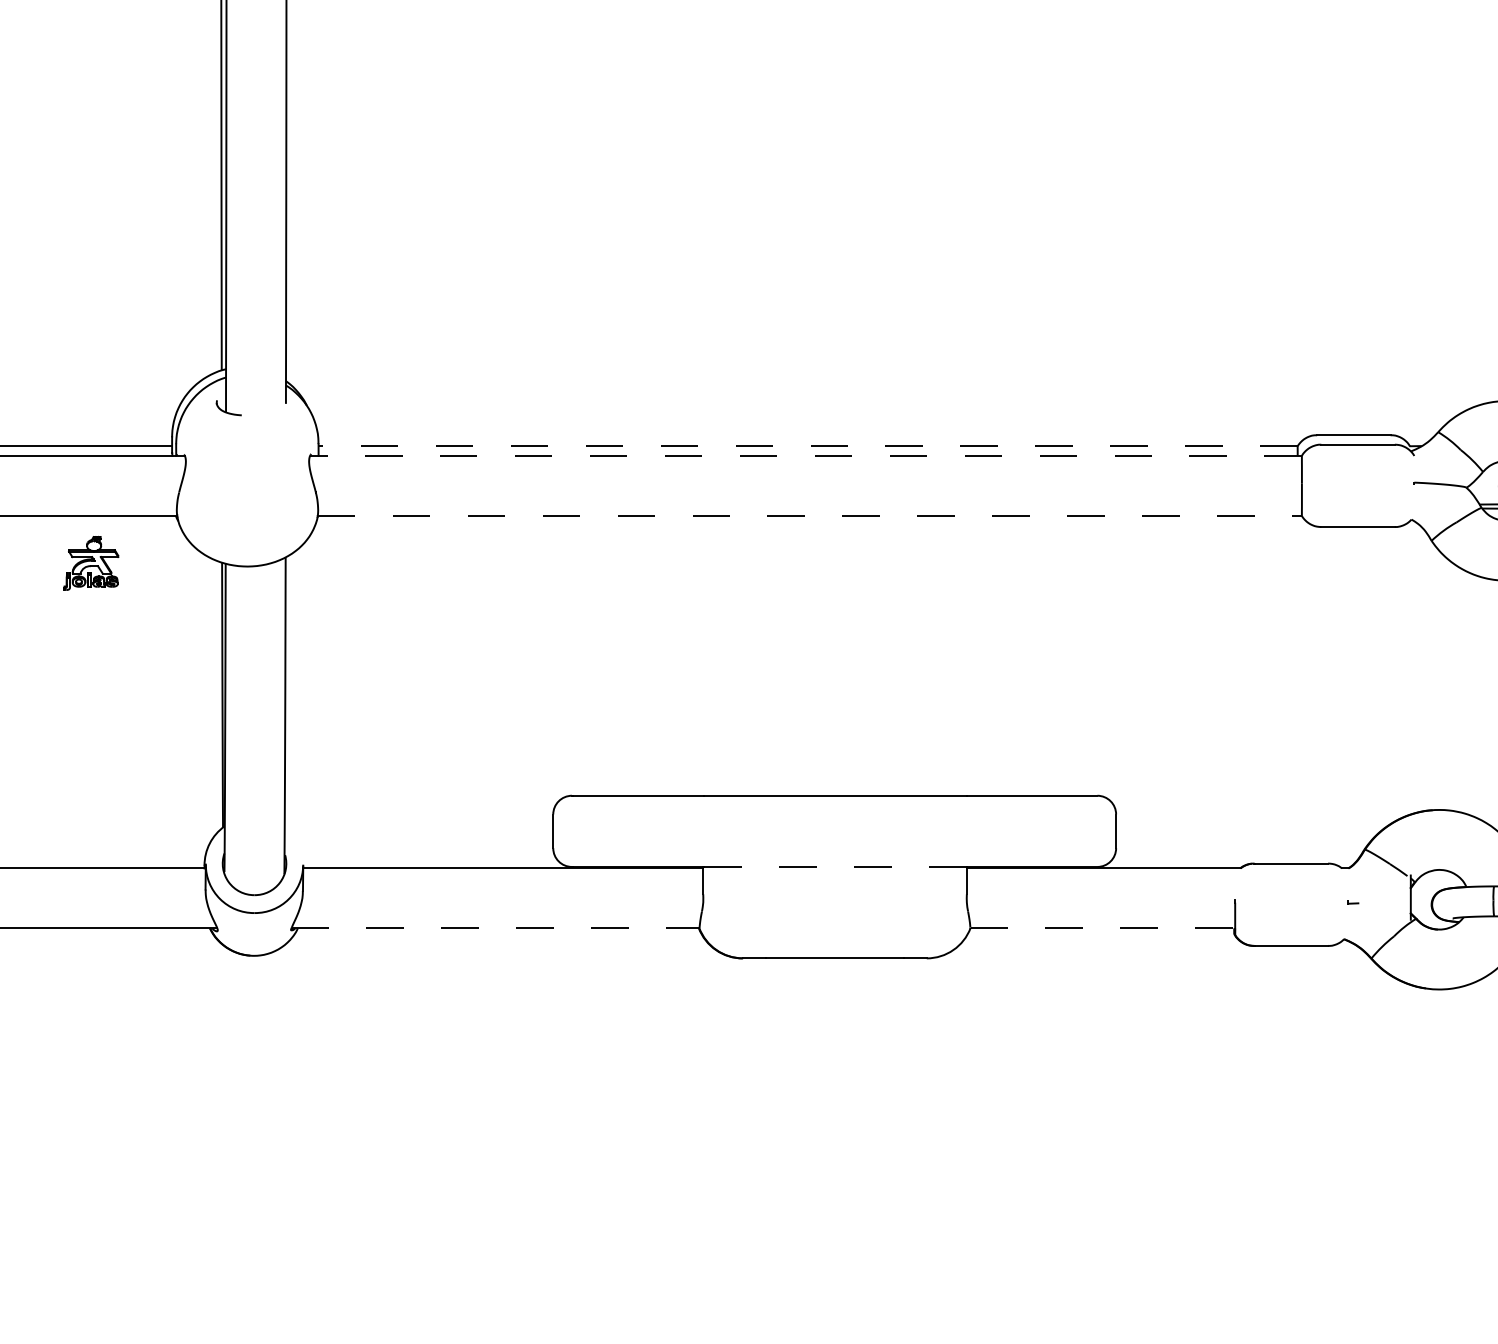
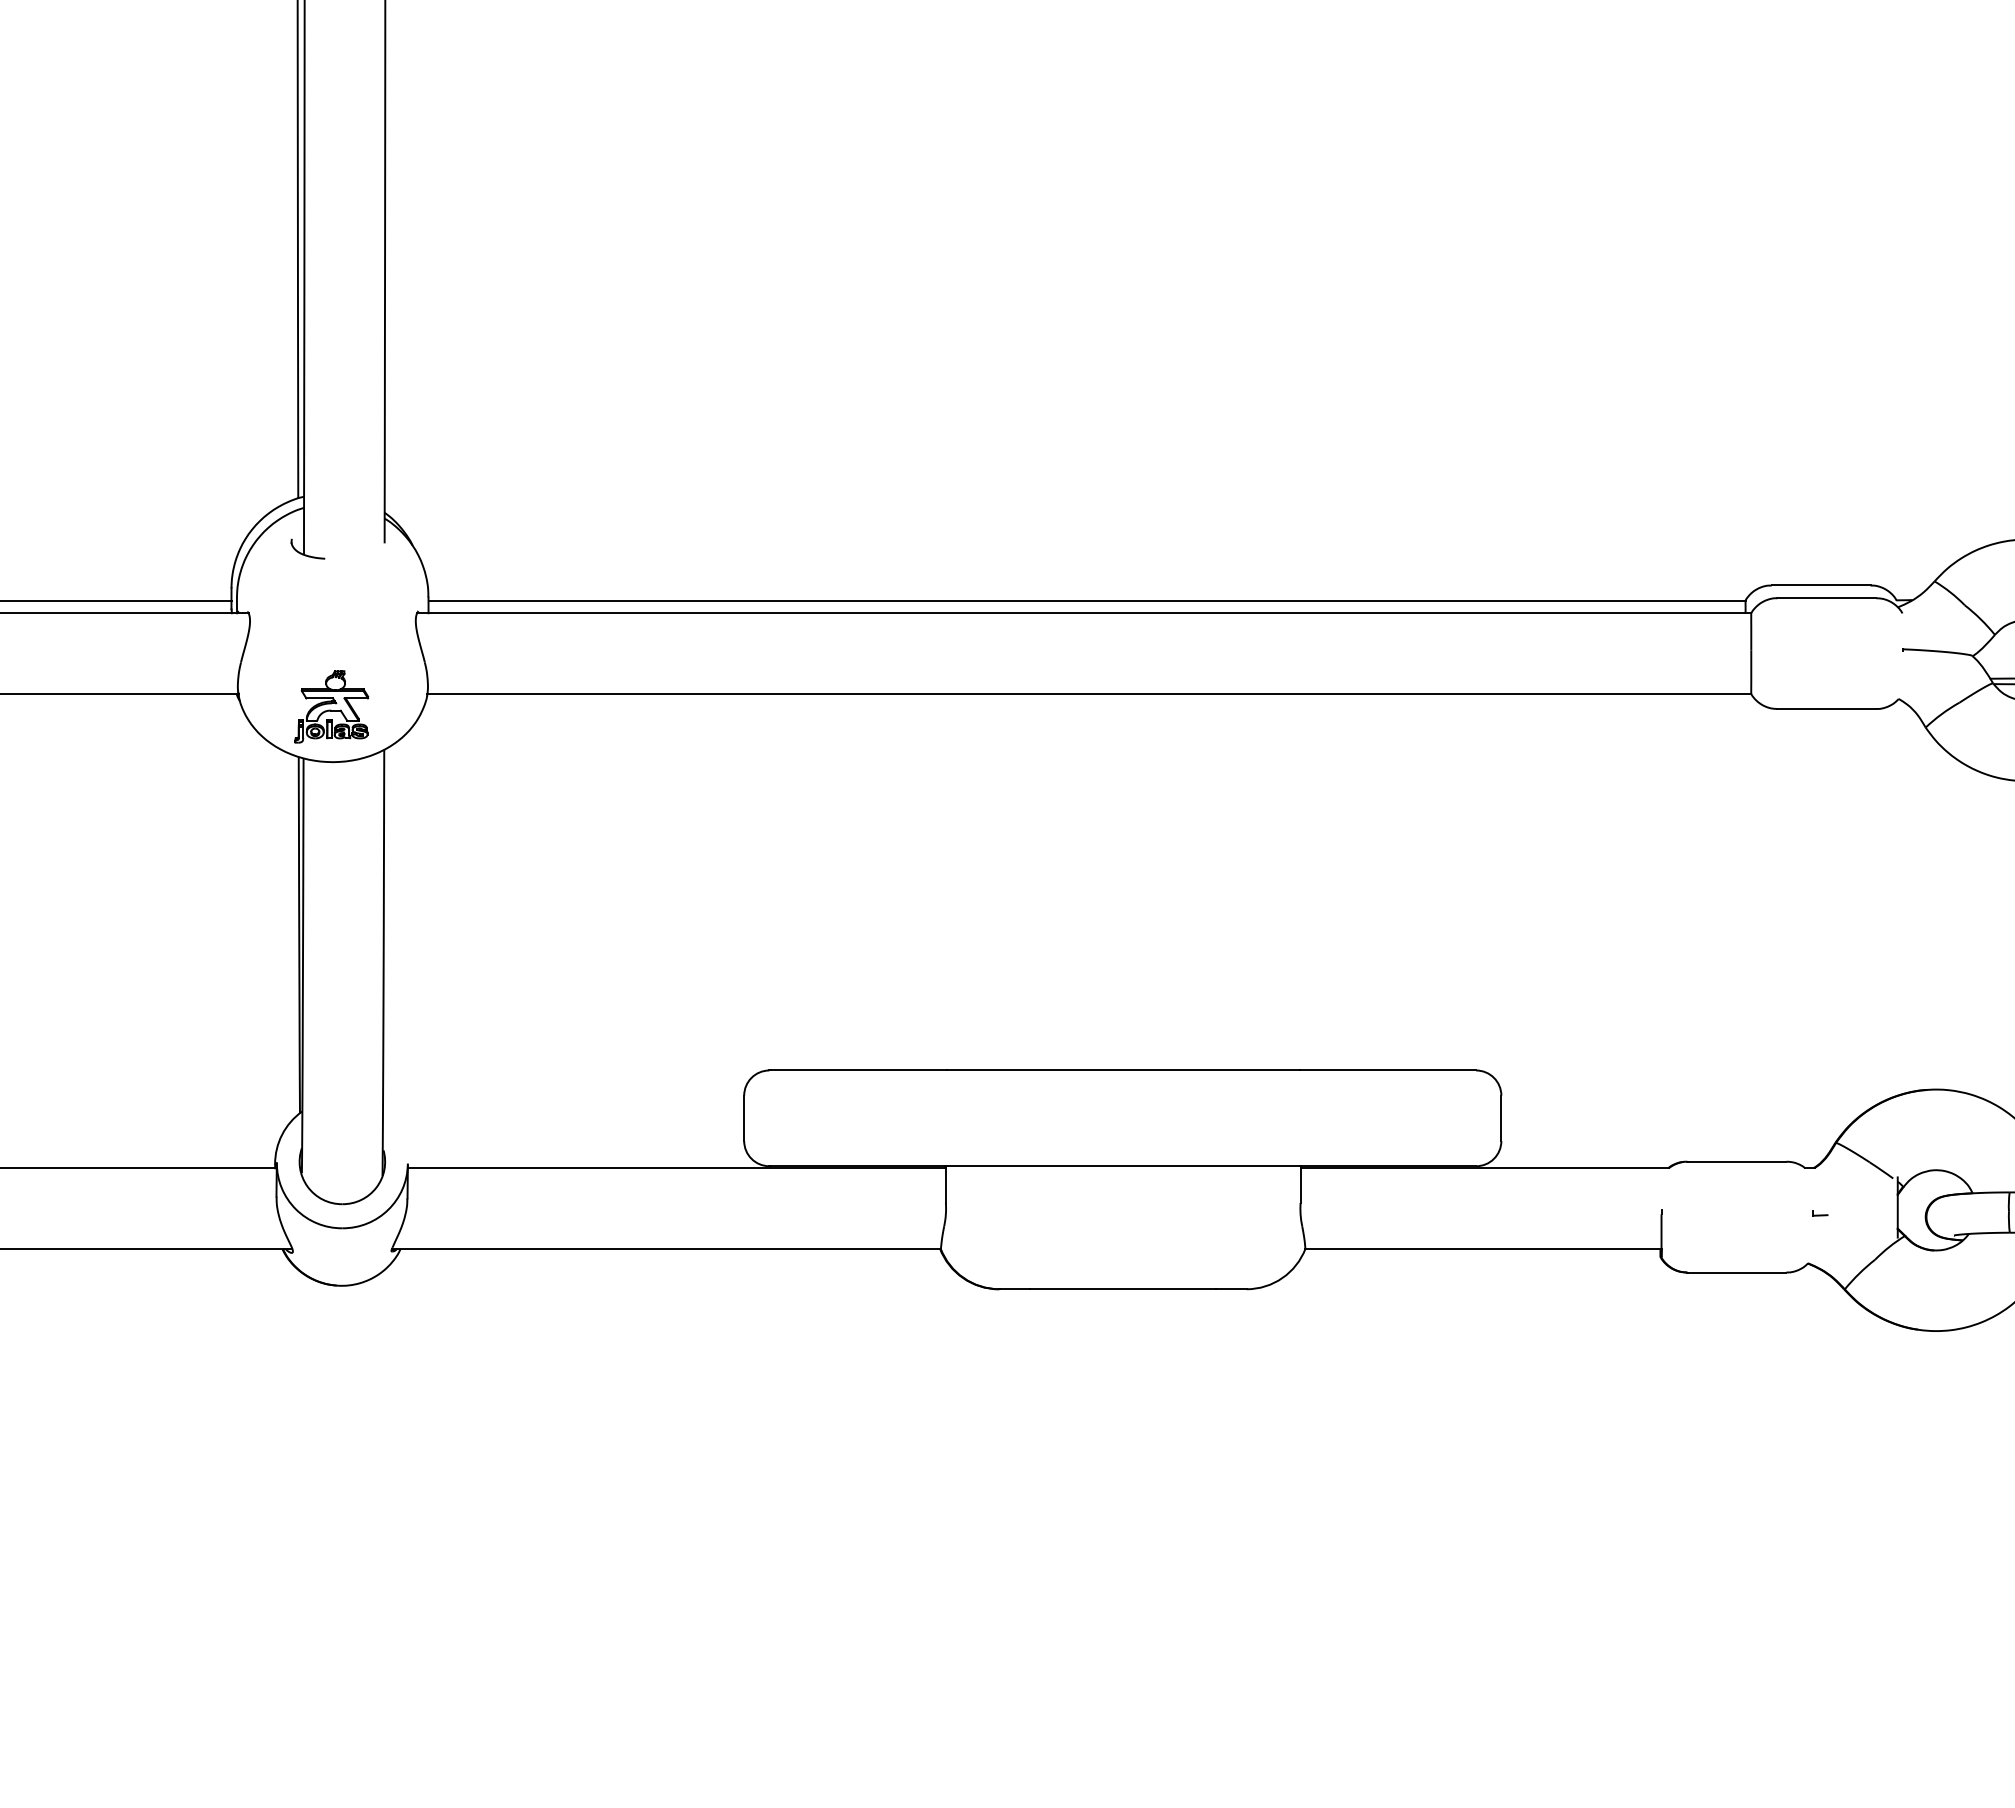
line: (807, 446) -> (1086, 600), dashed -> solid
line: (805, 456) -> (1083, 613), dashed -> solid
line: (809, 515) -> (1089, 693), dashed -> solid
part: (91, 563) -> (331, 706), moved
line: (835, 867) -> (1123, 1166), dashed -> solid
line: (496, 928) -> (667, 1248), dashed -> solid
line: (1102, 928) -> (1483, 1248), dashed -> solid

